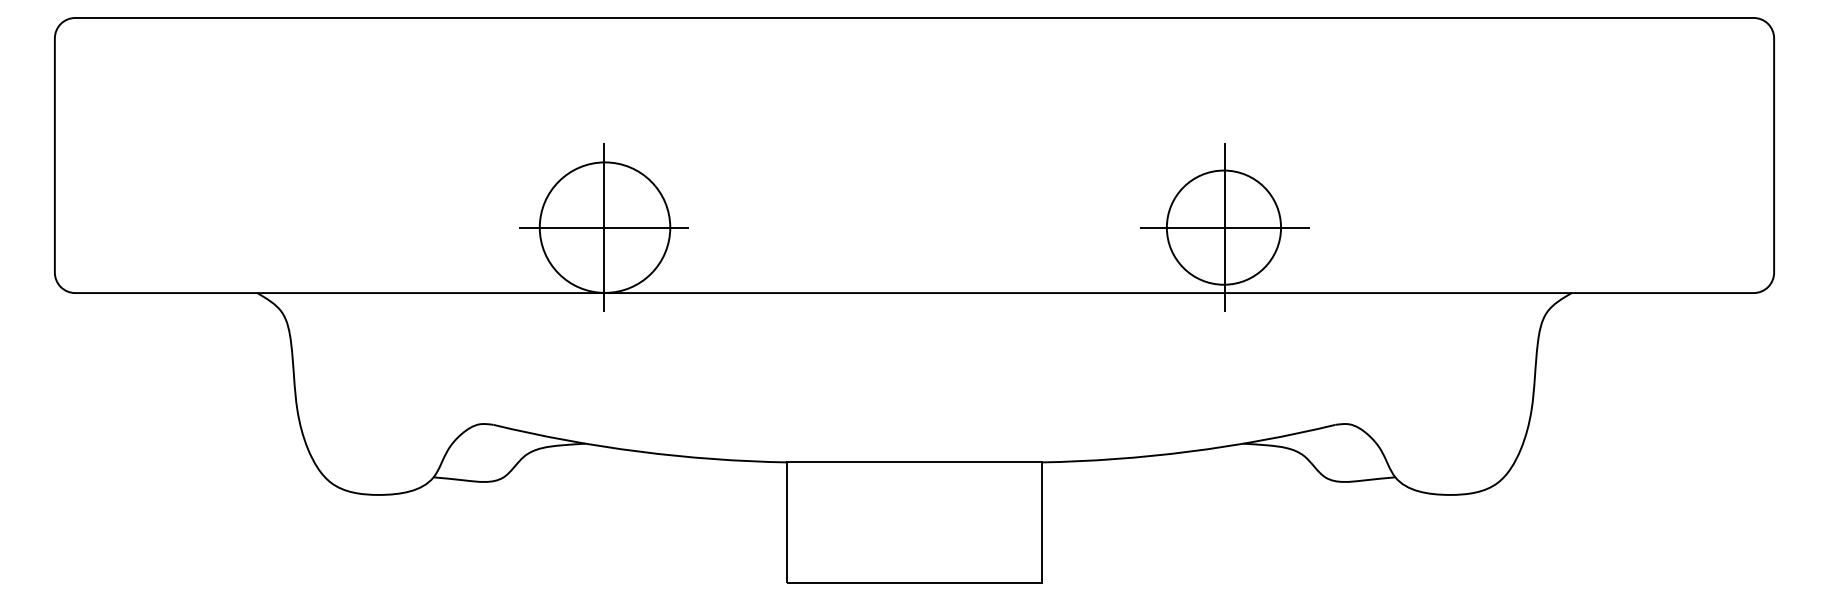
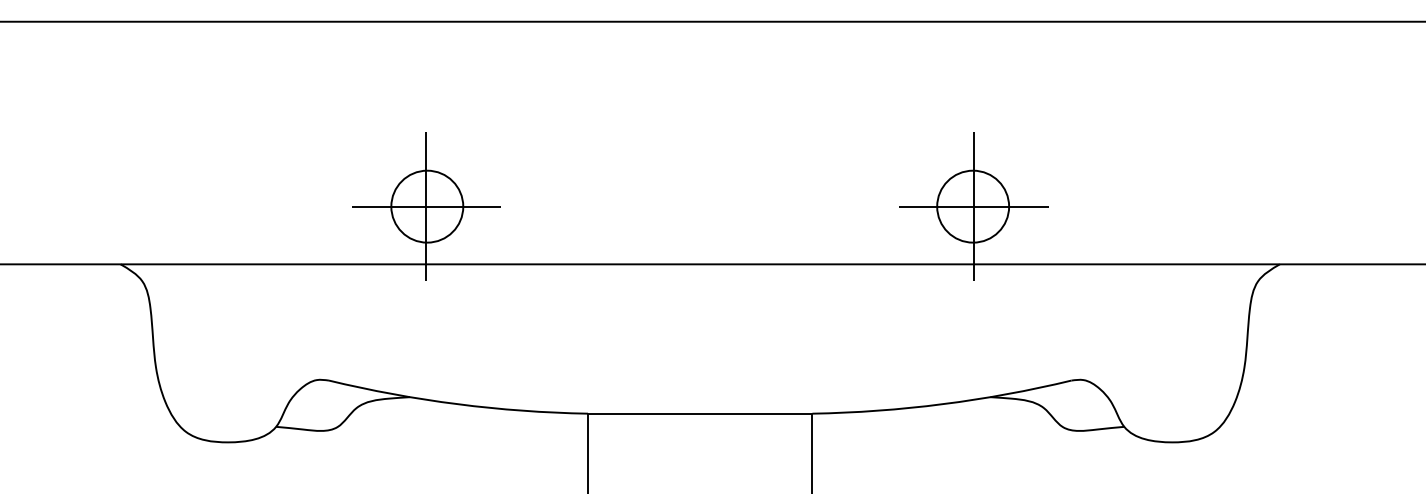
circle: (604, 227) -> (426, 206), size x0.62
circle: (1223, 227) -> (972, 206), size x0.71

